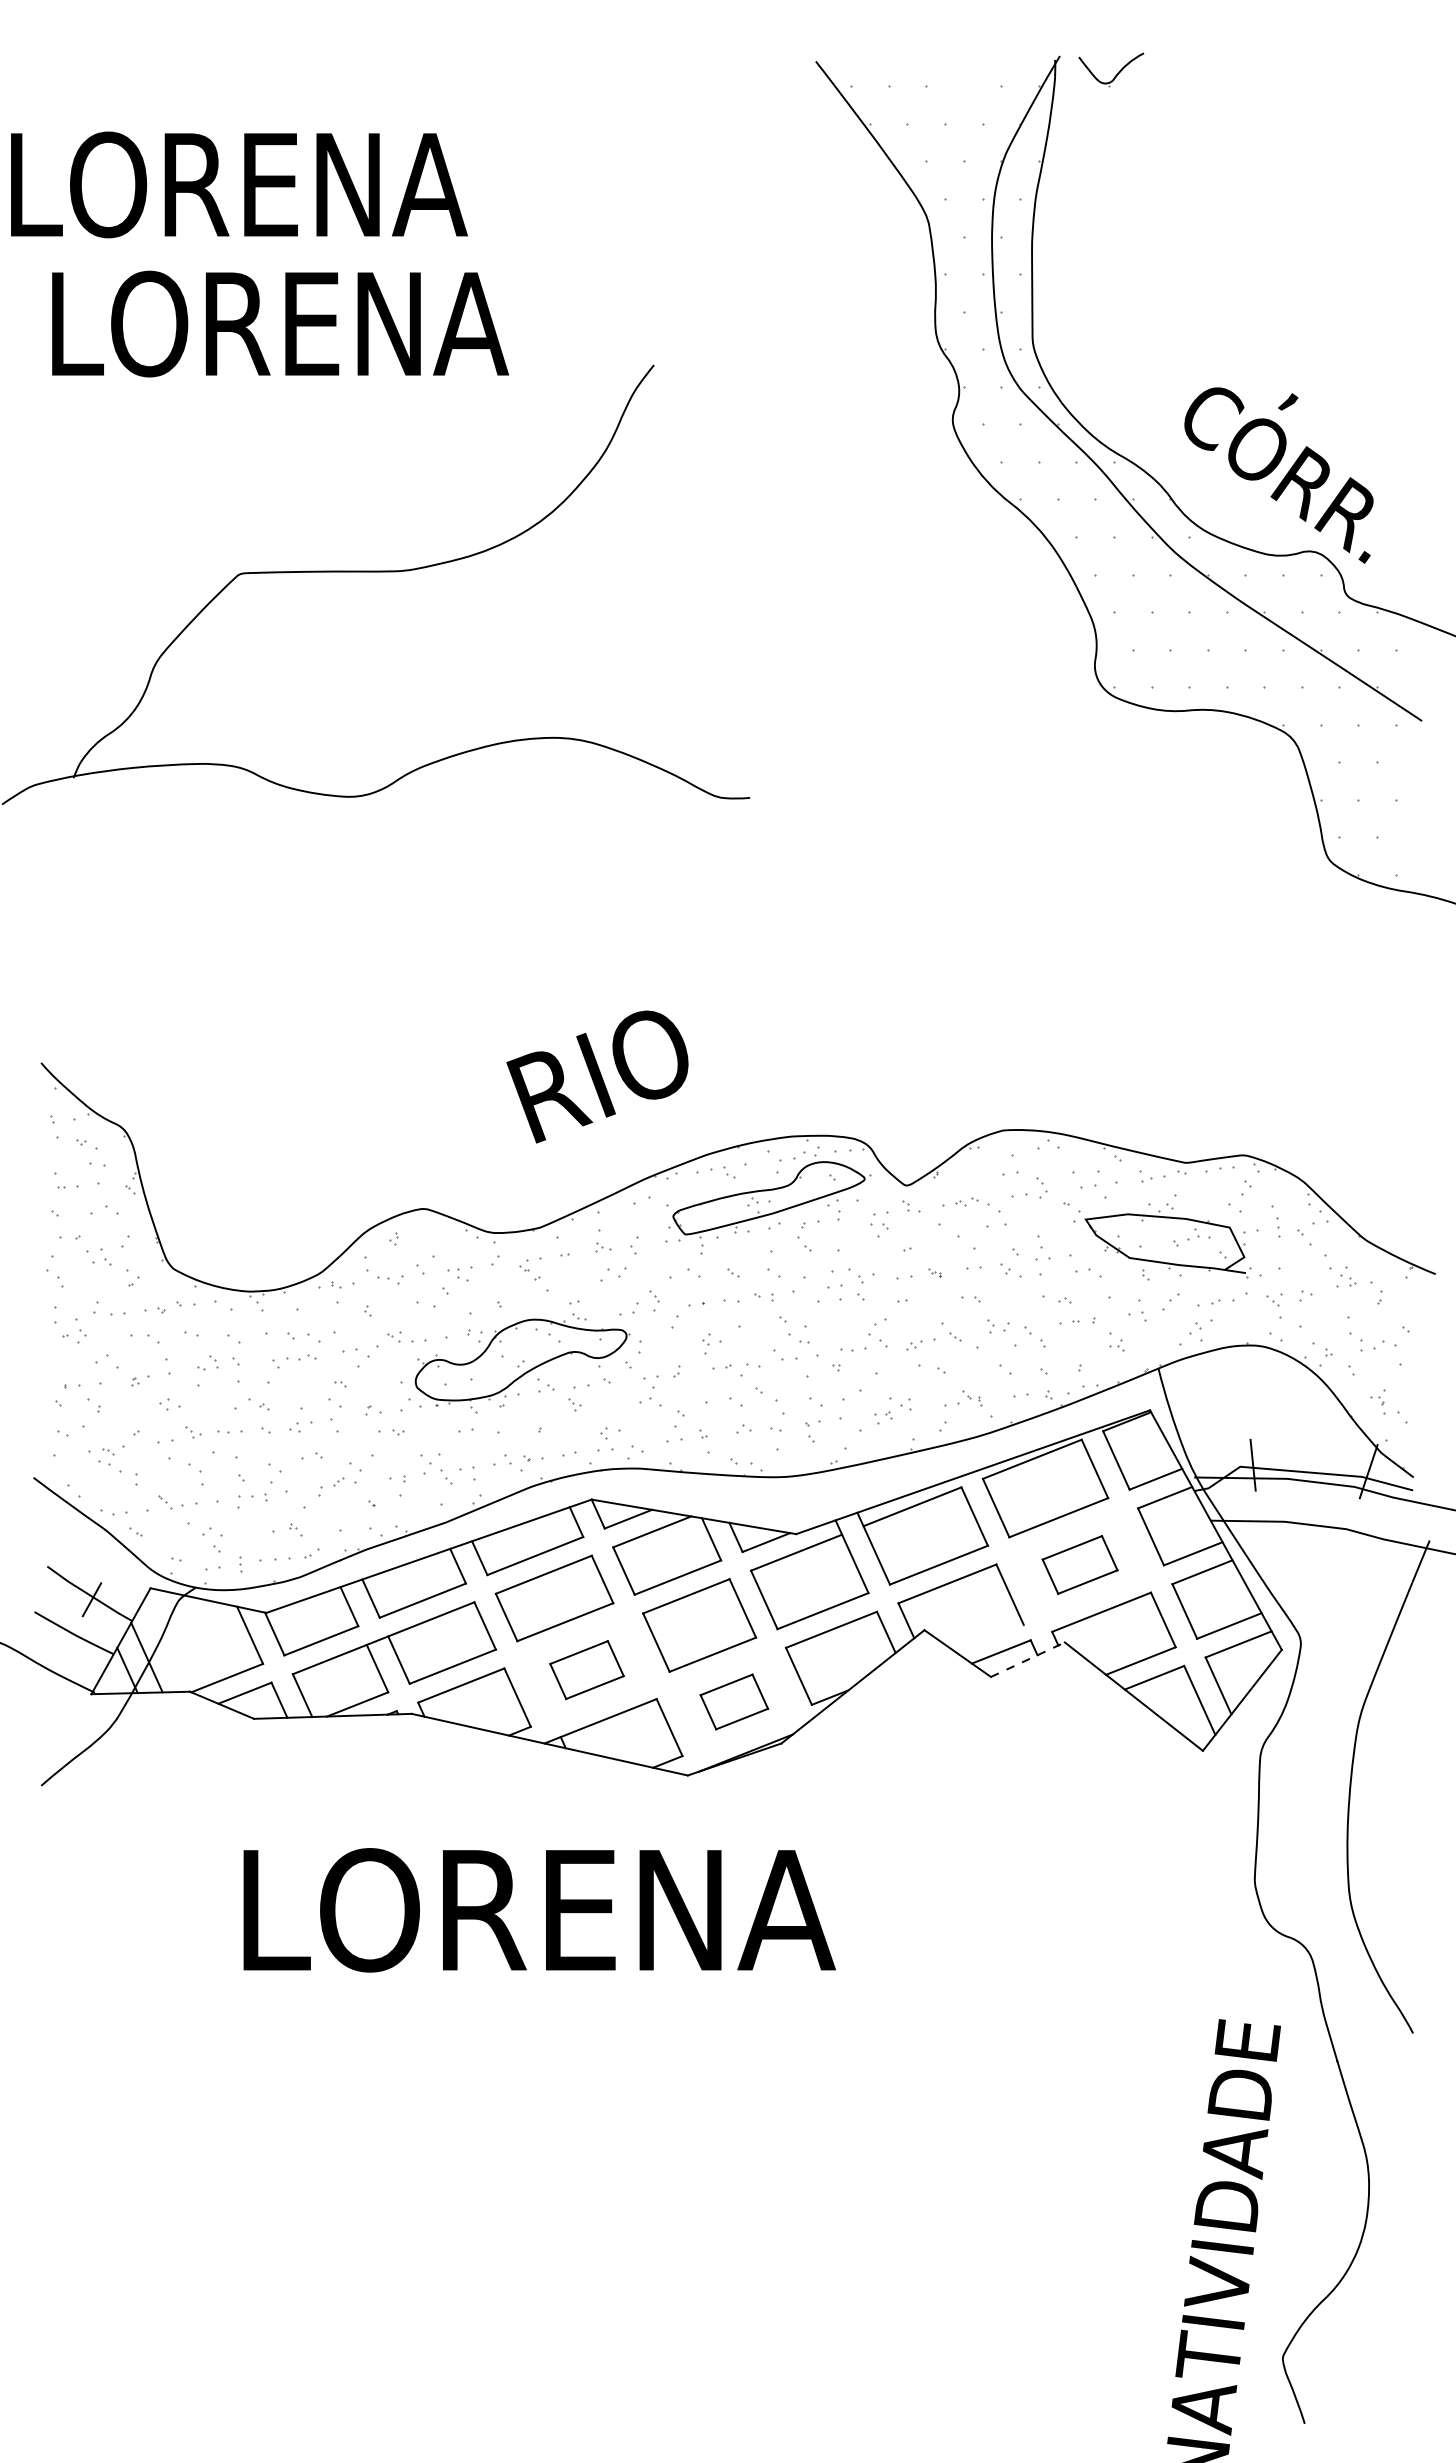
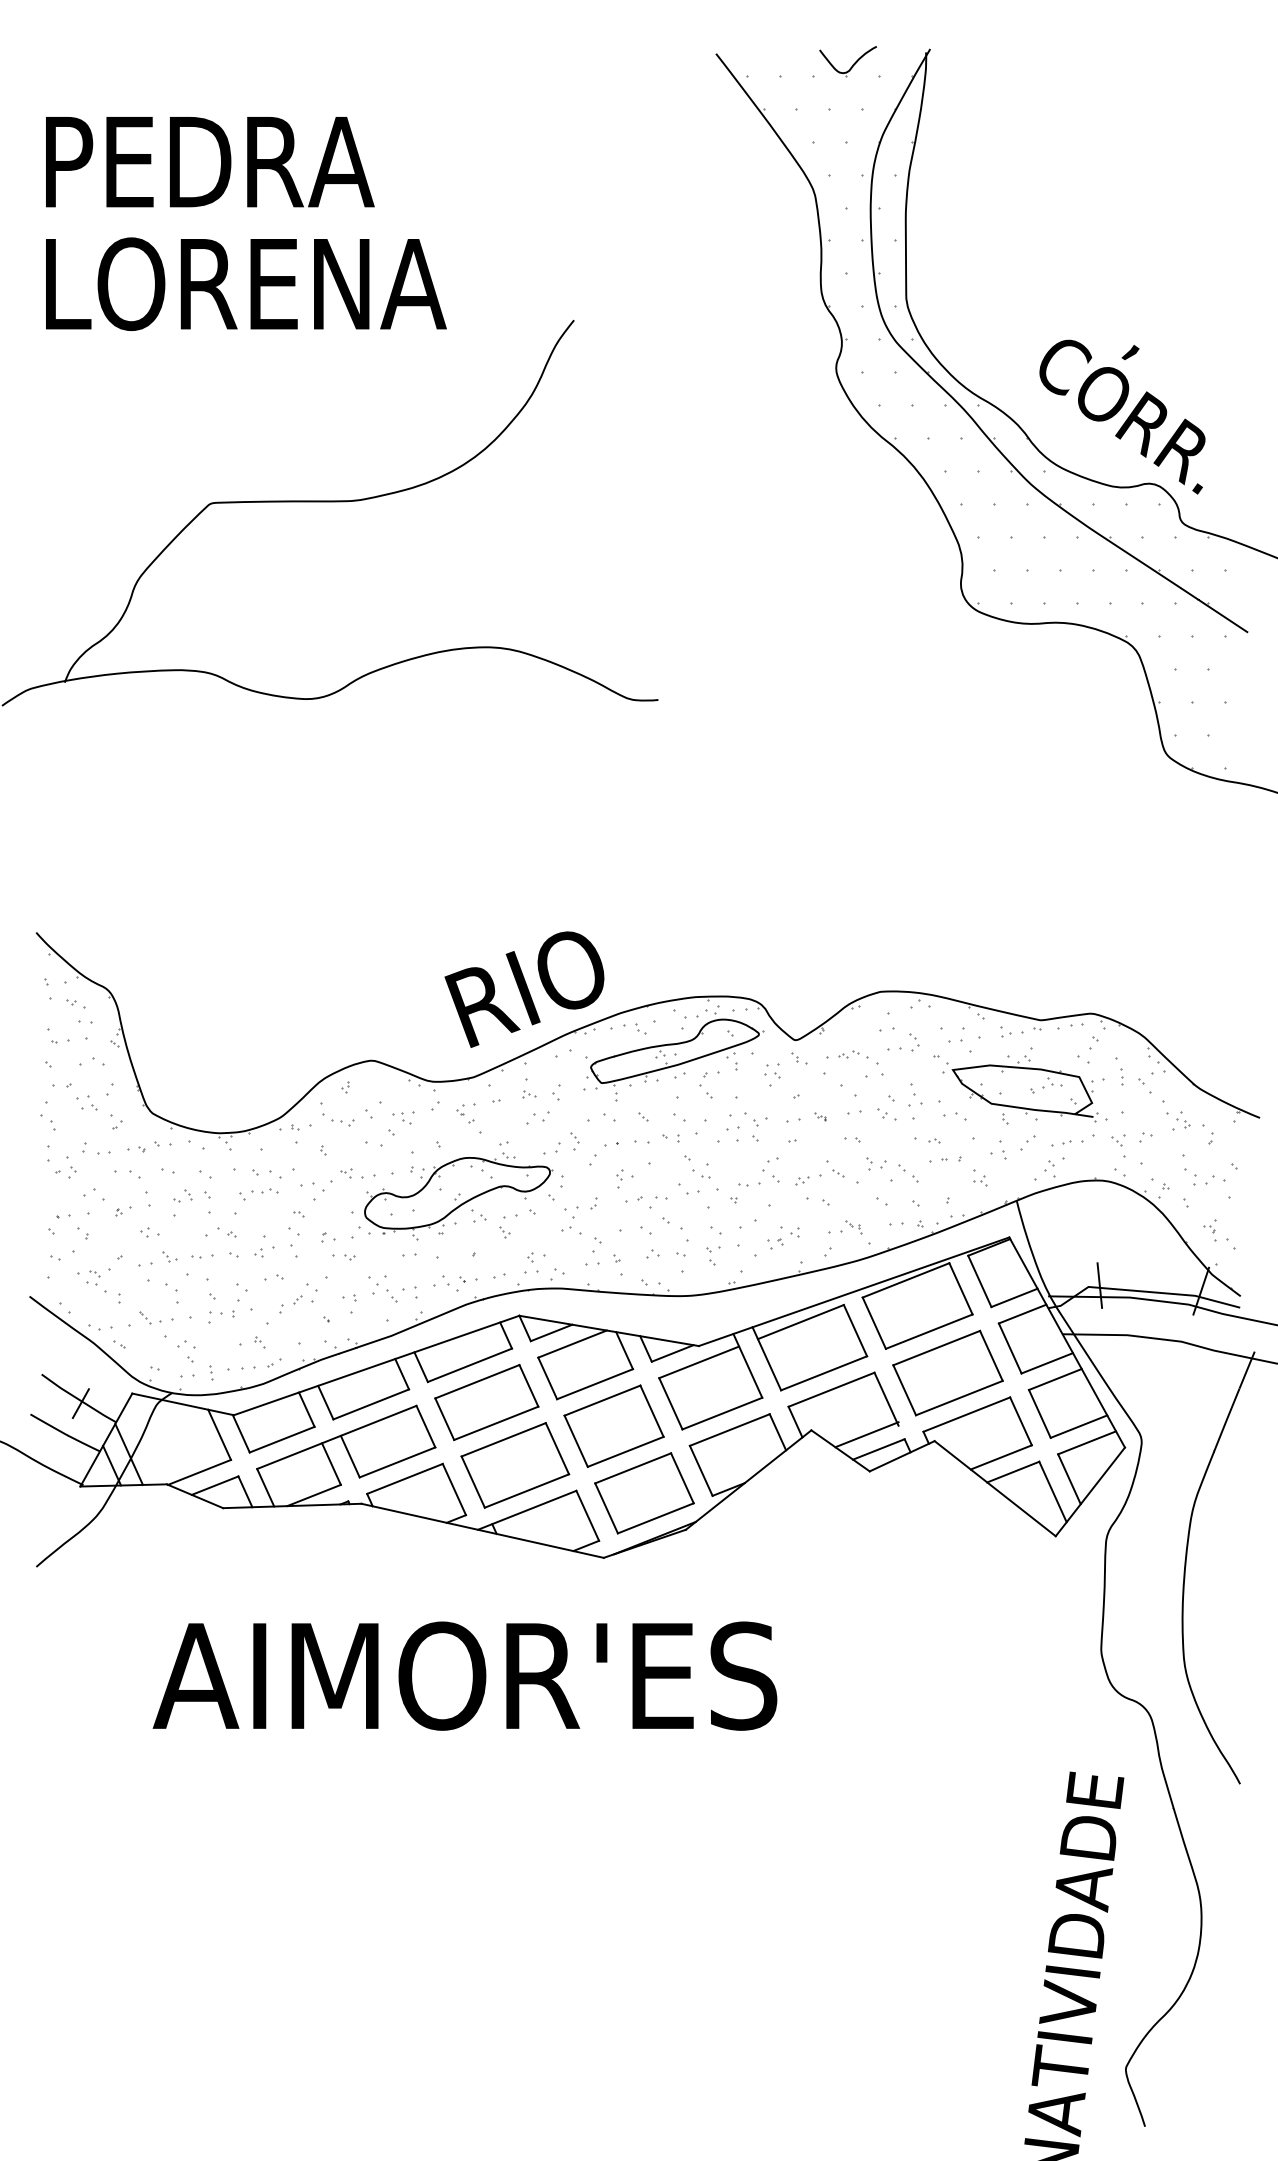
part: (1116, 74) -> (852, 65), moved
text: (239, 184) -> (210, 161), LORENA -> PEDRA
text: (597, 1076) -> (524, 989), moved
part: (1079, 1564) -> (947, 1372), size x1.67
line: (987, 1634) -> (866, 1434), added
line: (1027, 1659) -> (901, 1456), dashed -> solid
part: (586, 1669) -> (514, 1464), size x1.67
part: (734, 1701) -> (644, 1492), size x1.67
text: (529, 1910) -> (464, 1676), LORENA -> AIMOR'ES

